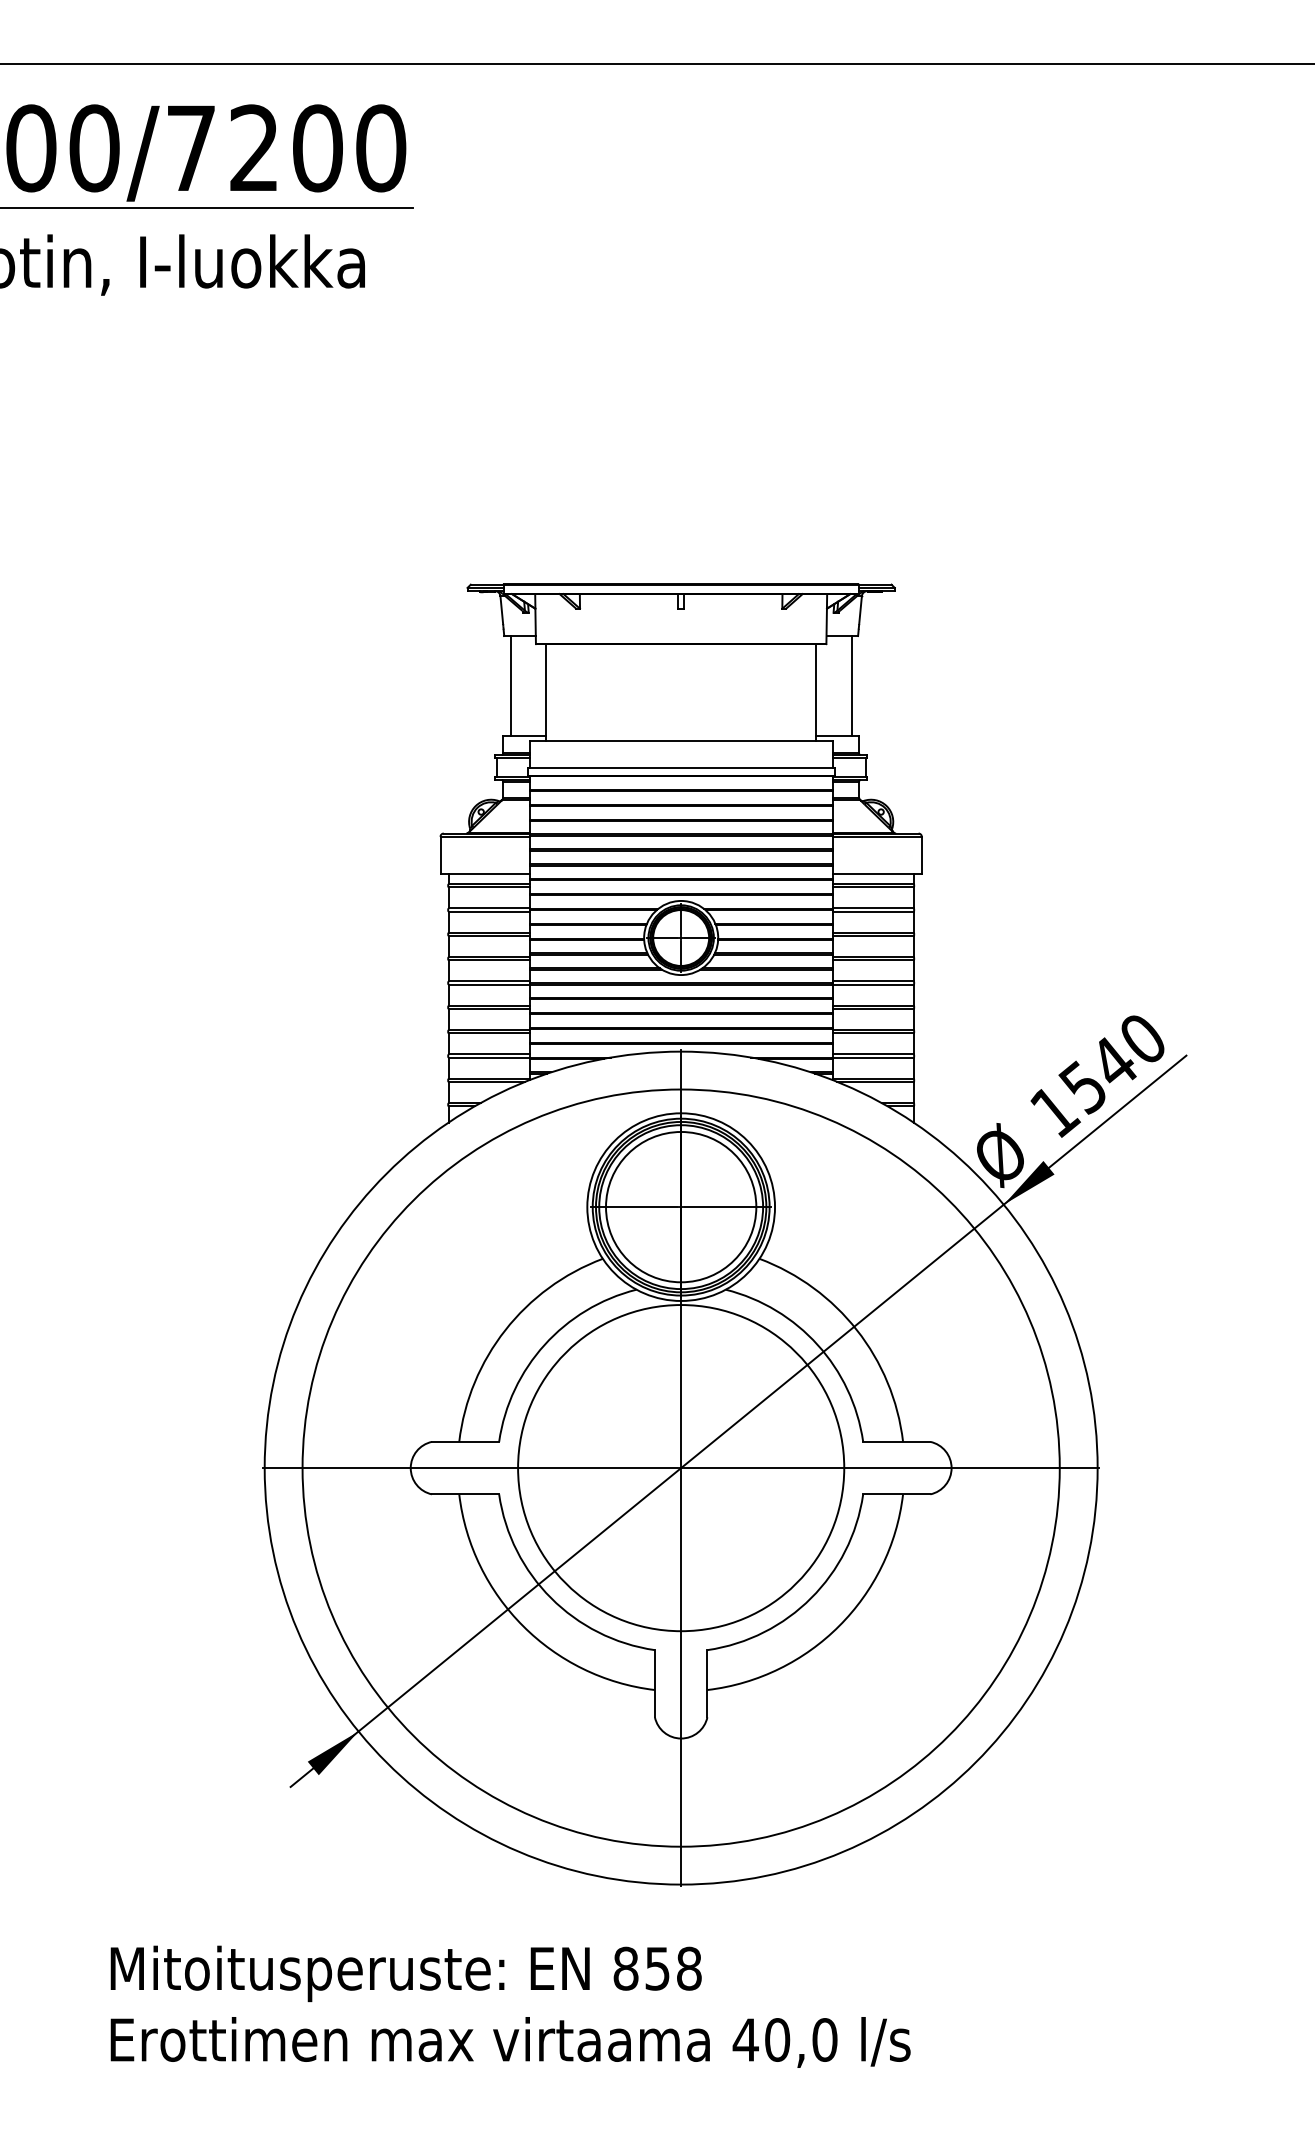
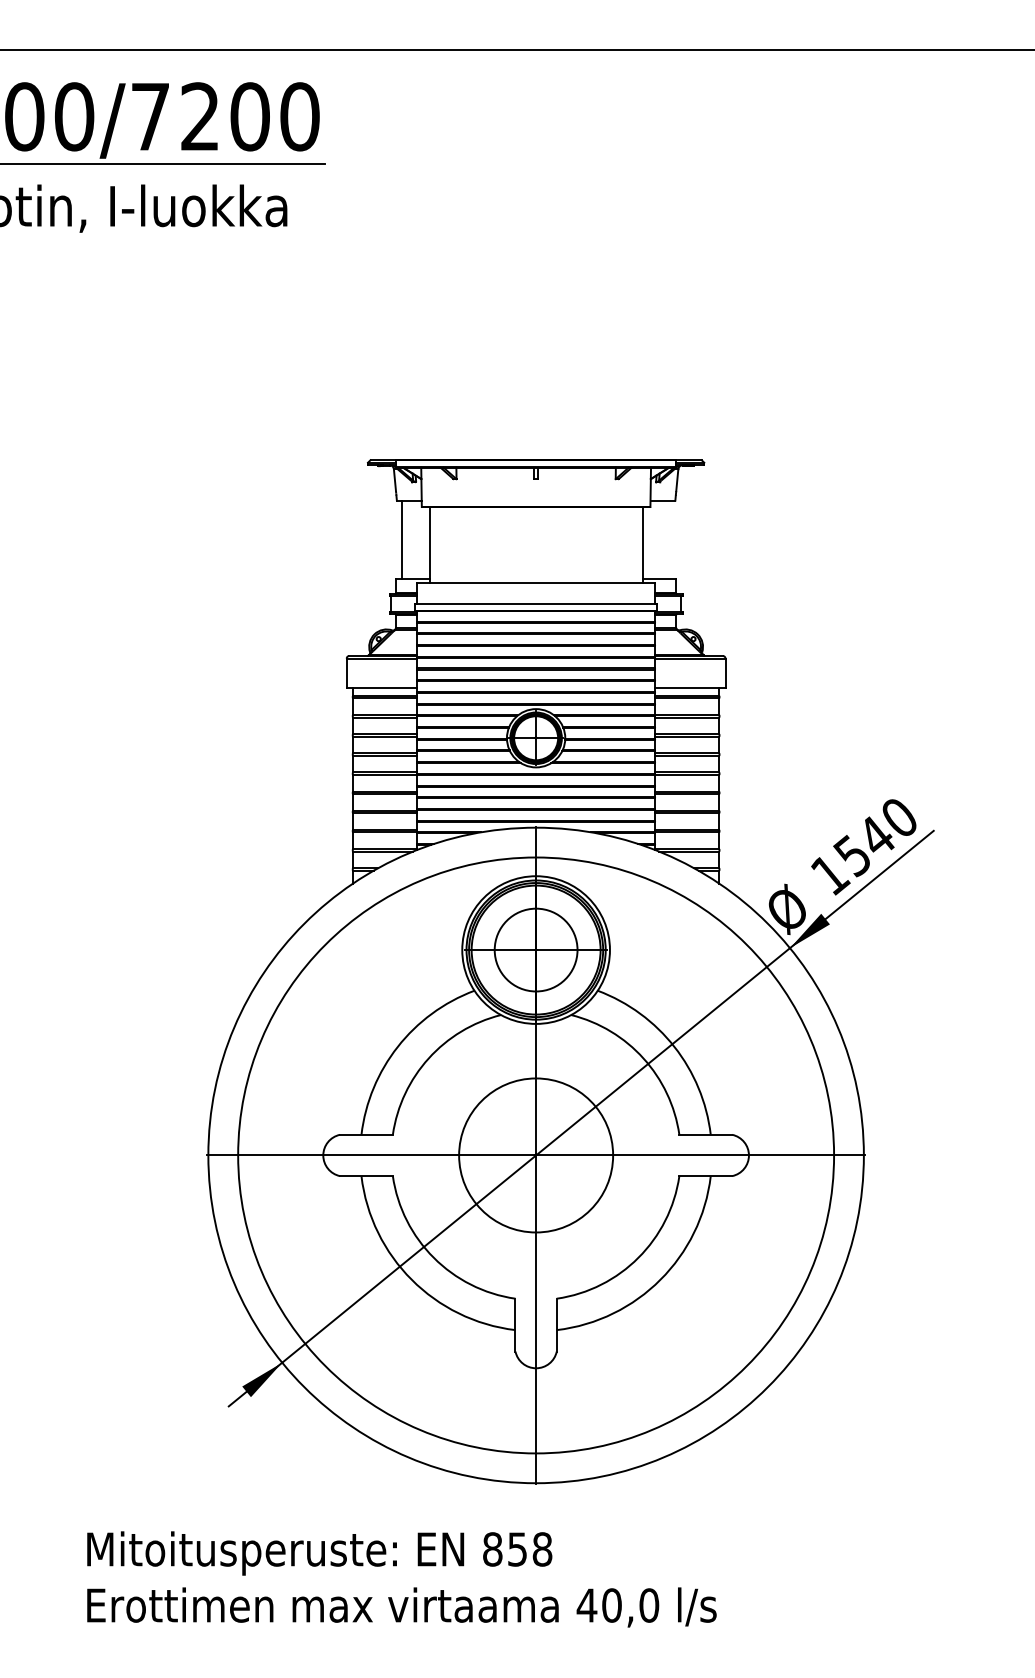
line: (851, 686) -> (670, 540), removed
circle: (681, 1206) -> (536, 949), size x0.7
circle: (681, 1468) -> (536, 1155), size x0.6

